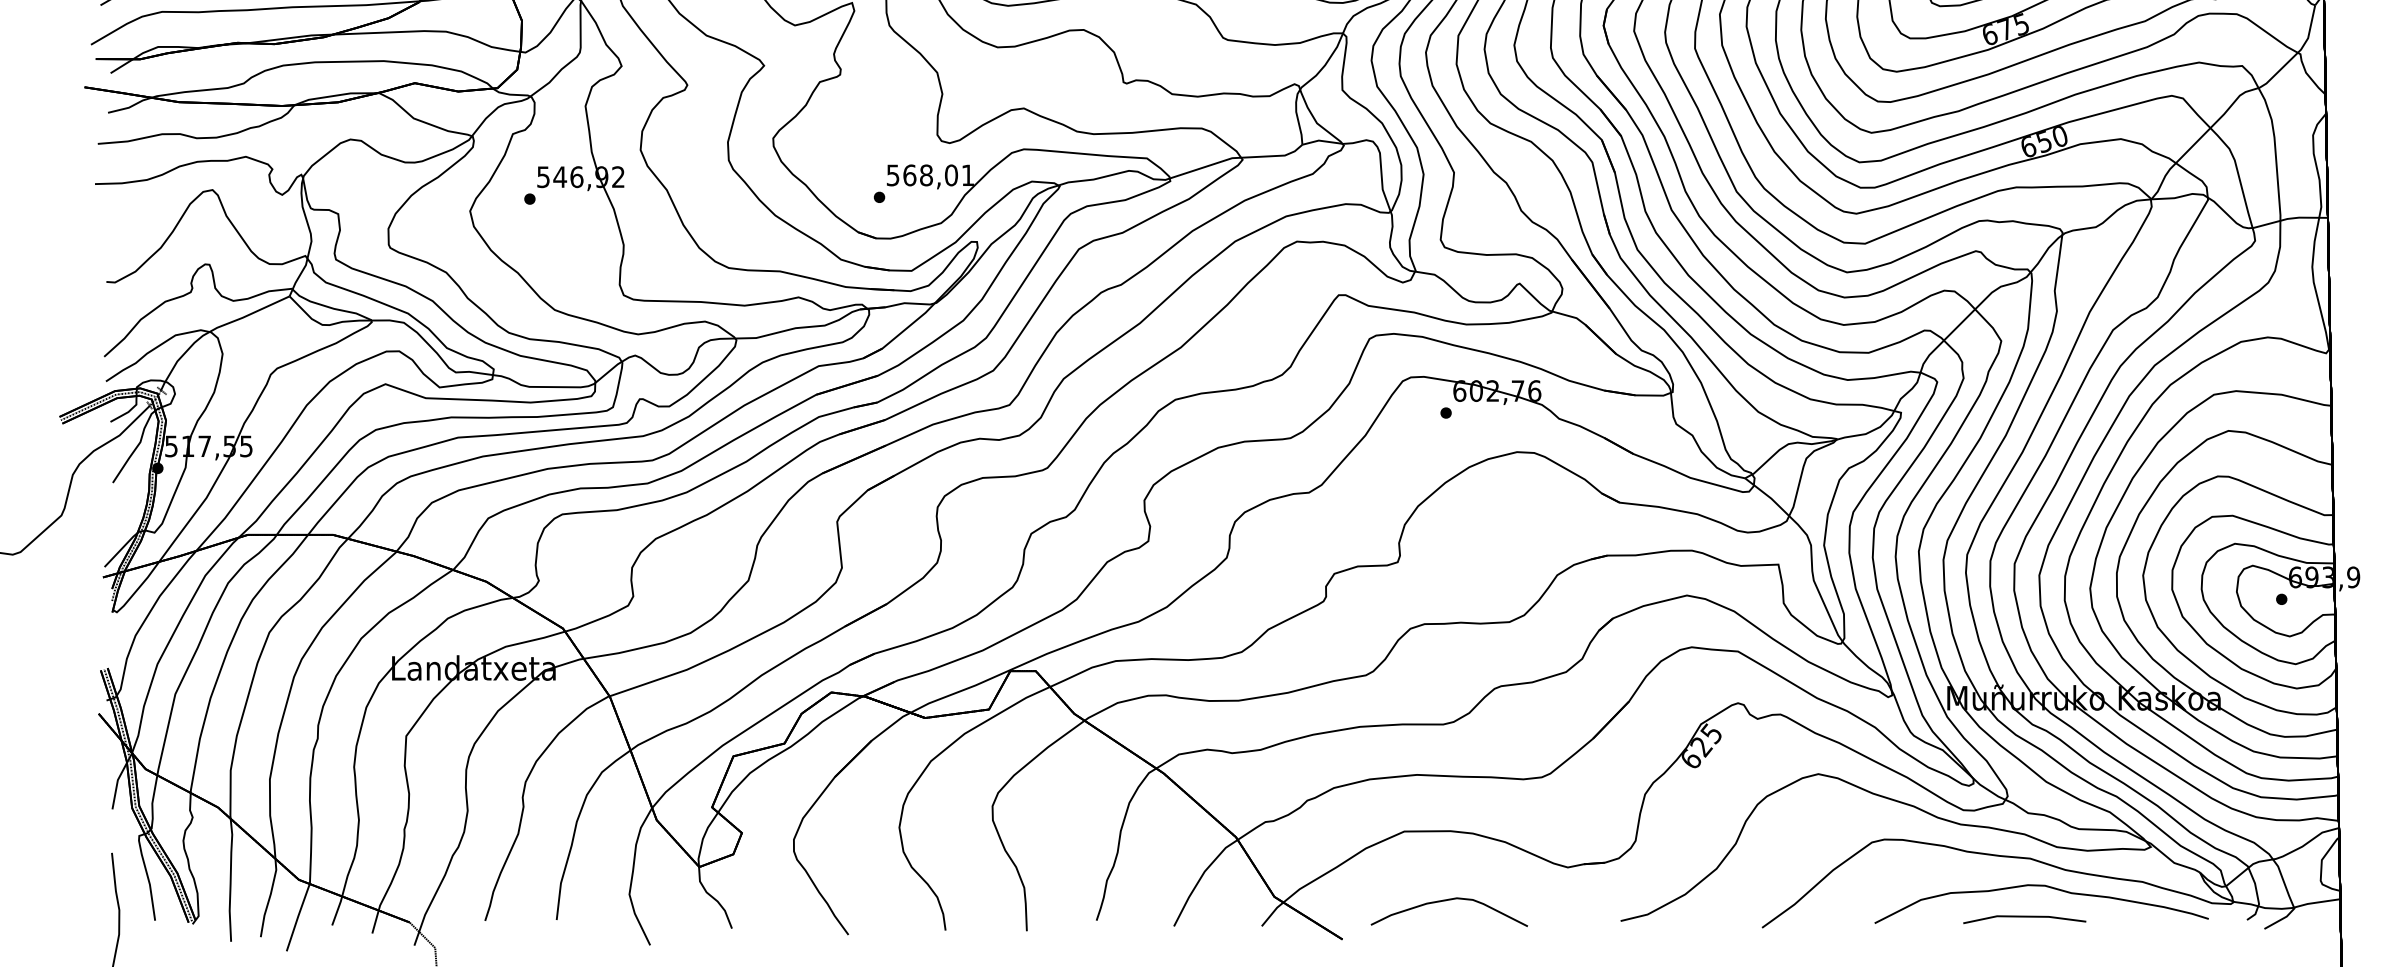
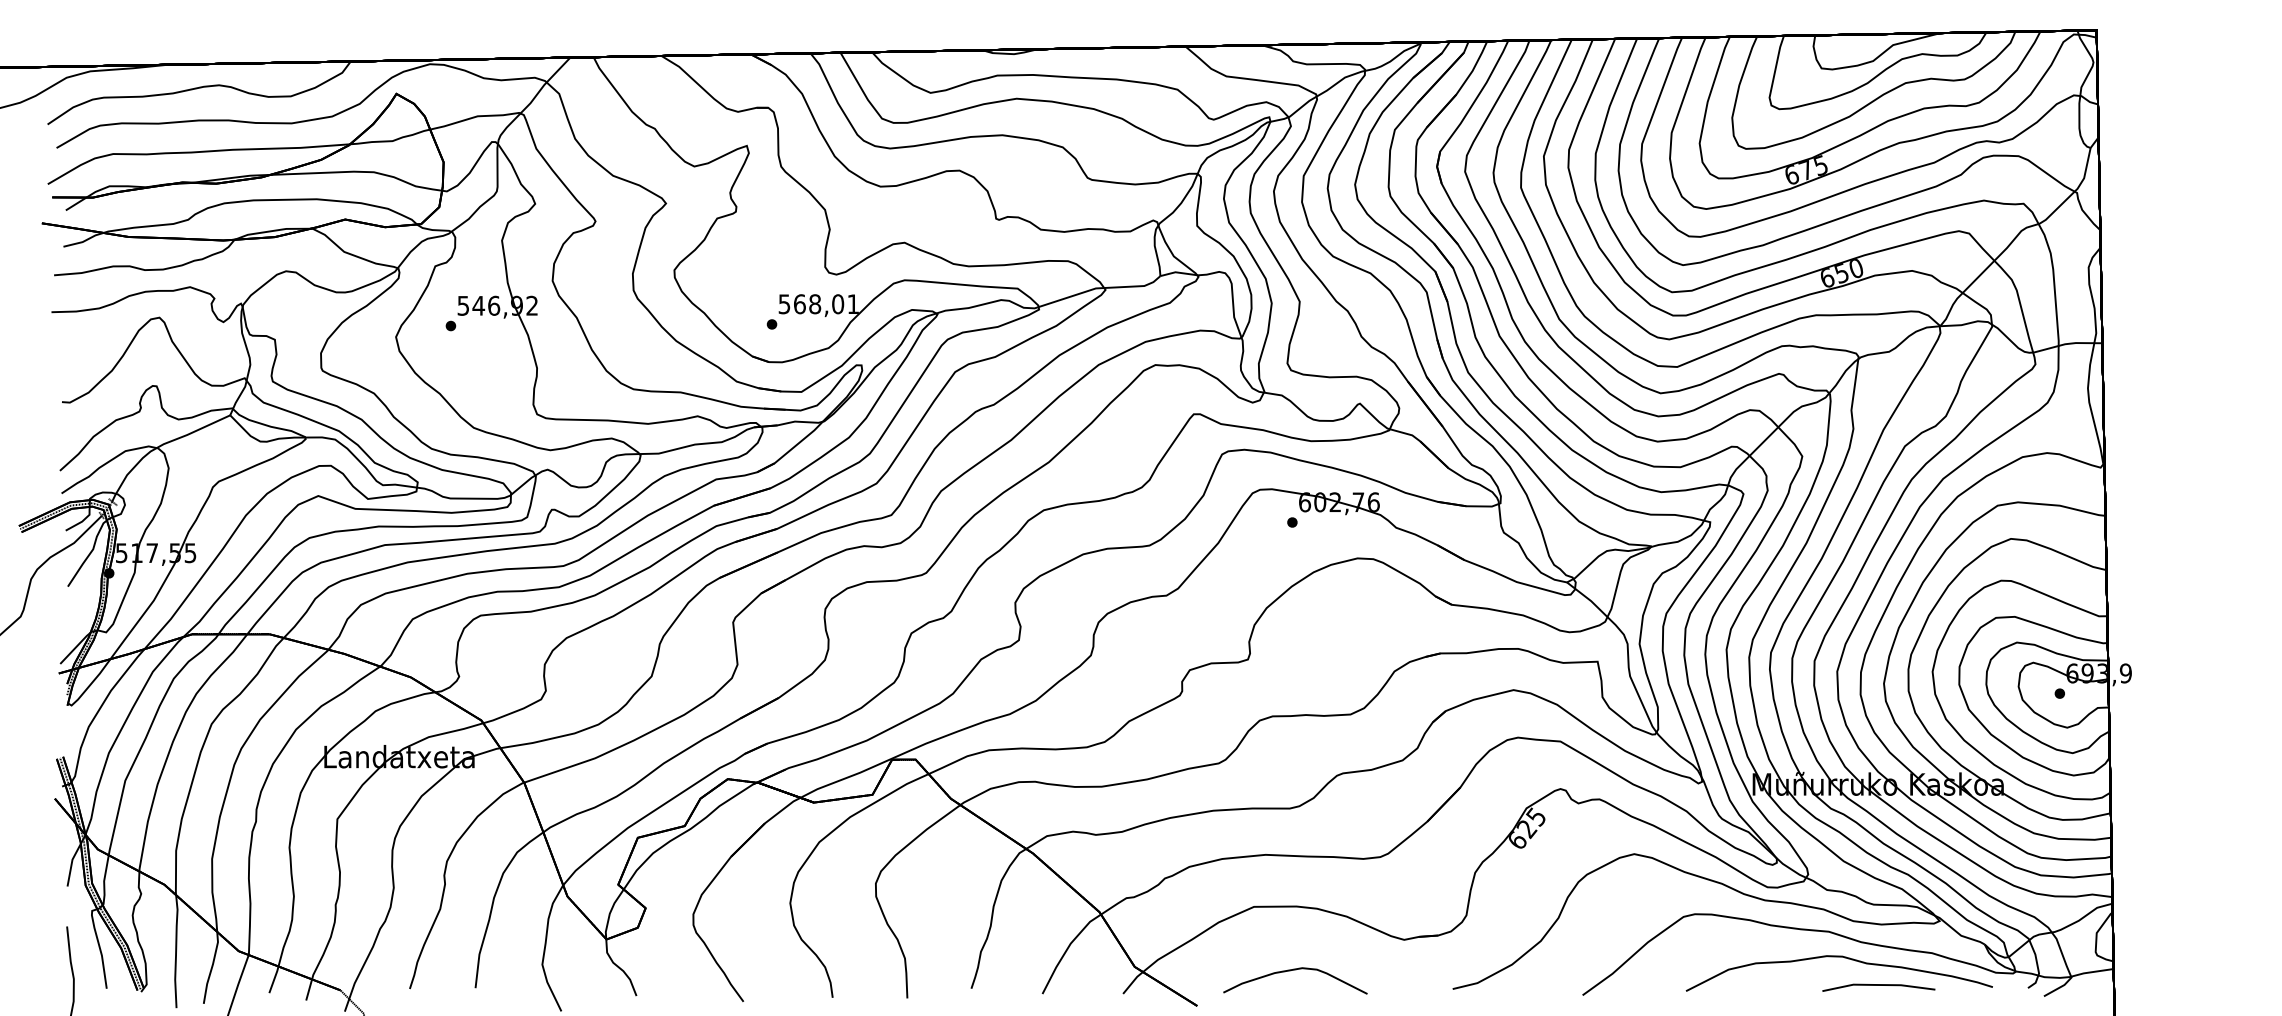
line: (2024, 917) -> (1878, 985), moved

